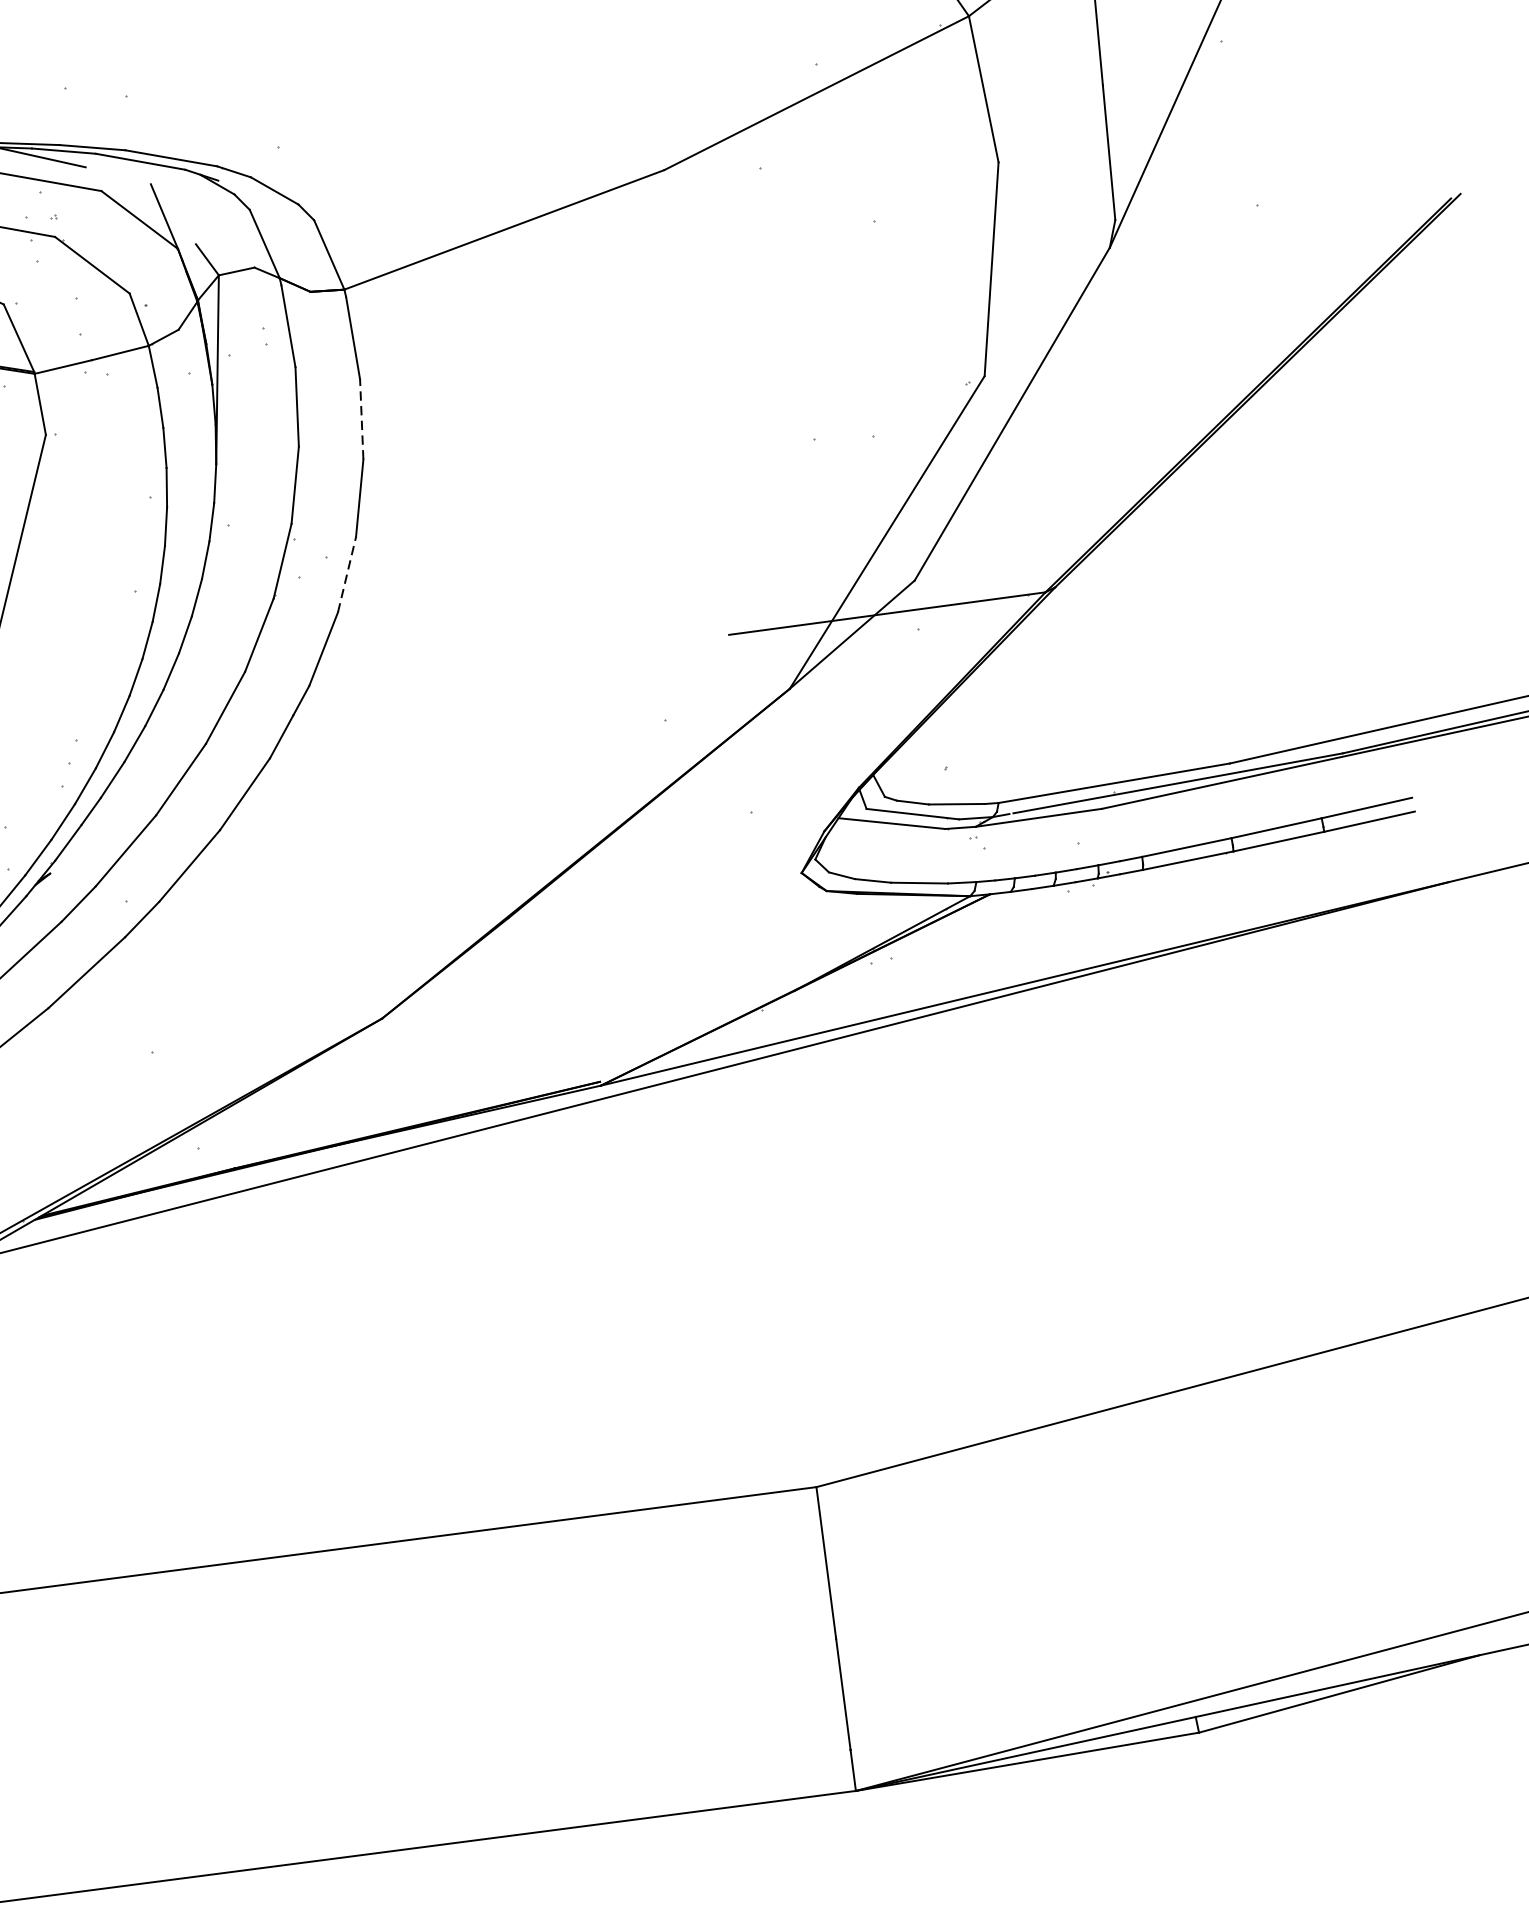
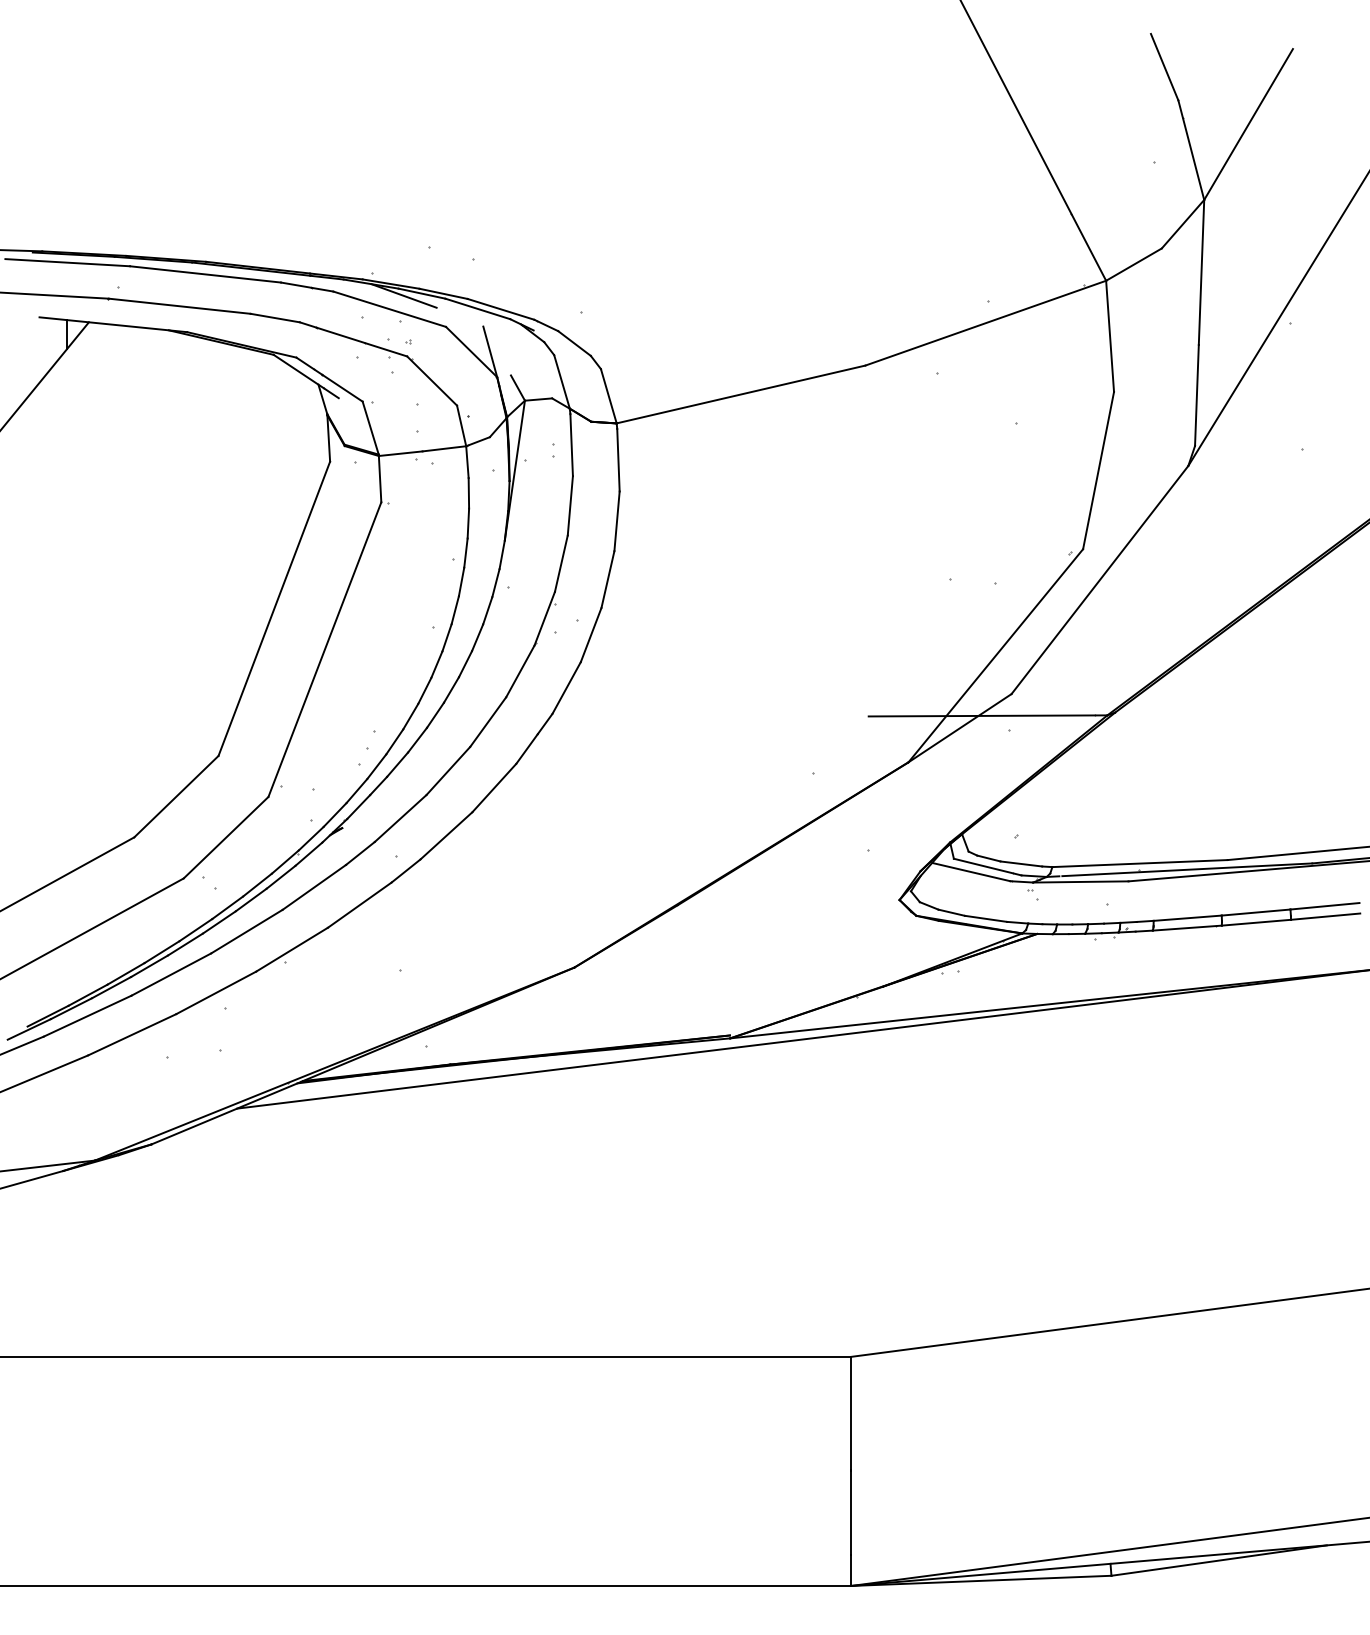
line: (362, 419) -> (617, 521), dashed -> solid
line: (347, 575) -> (591, 635), dashed -> solid

